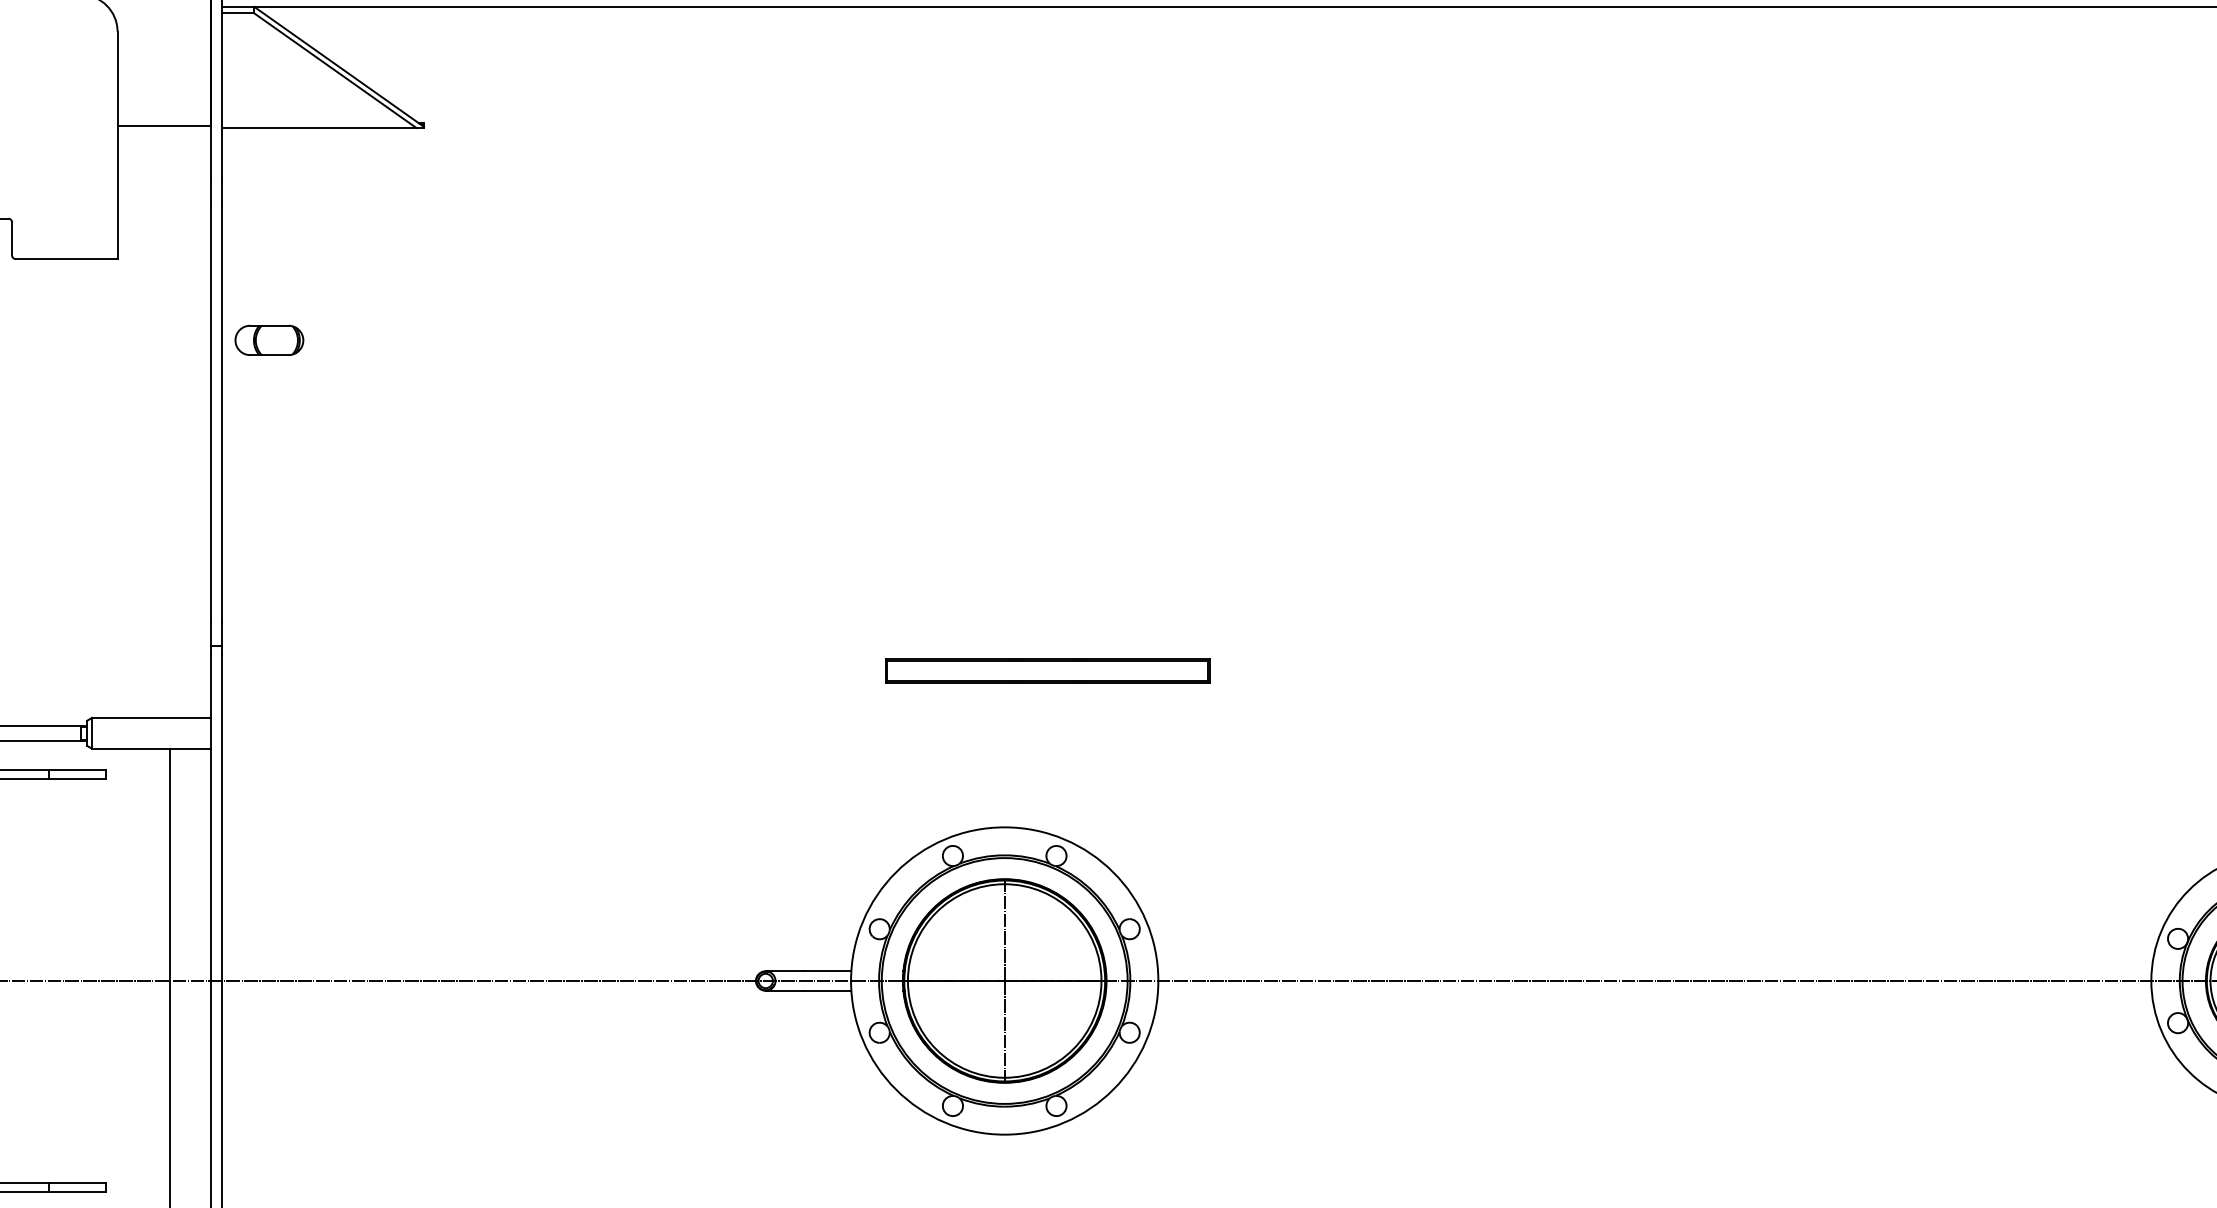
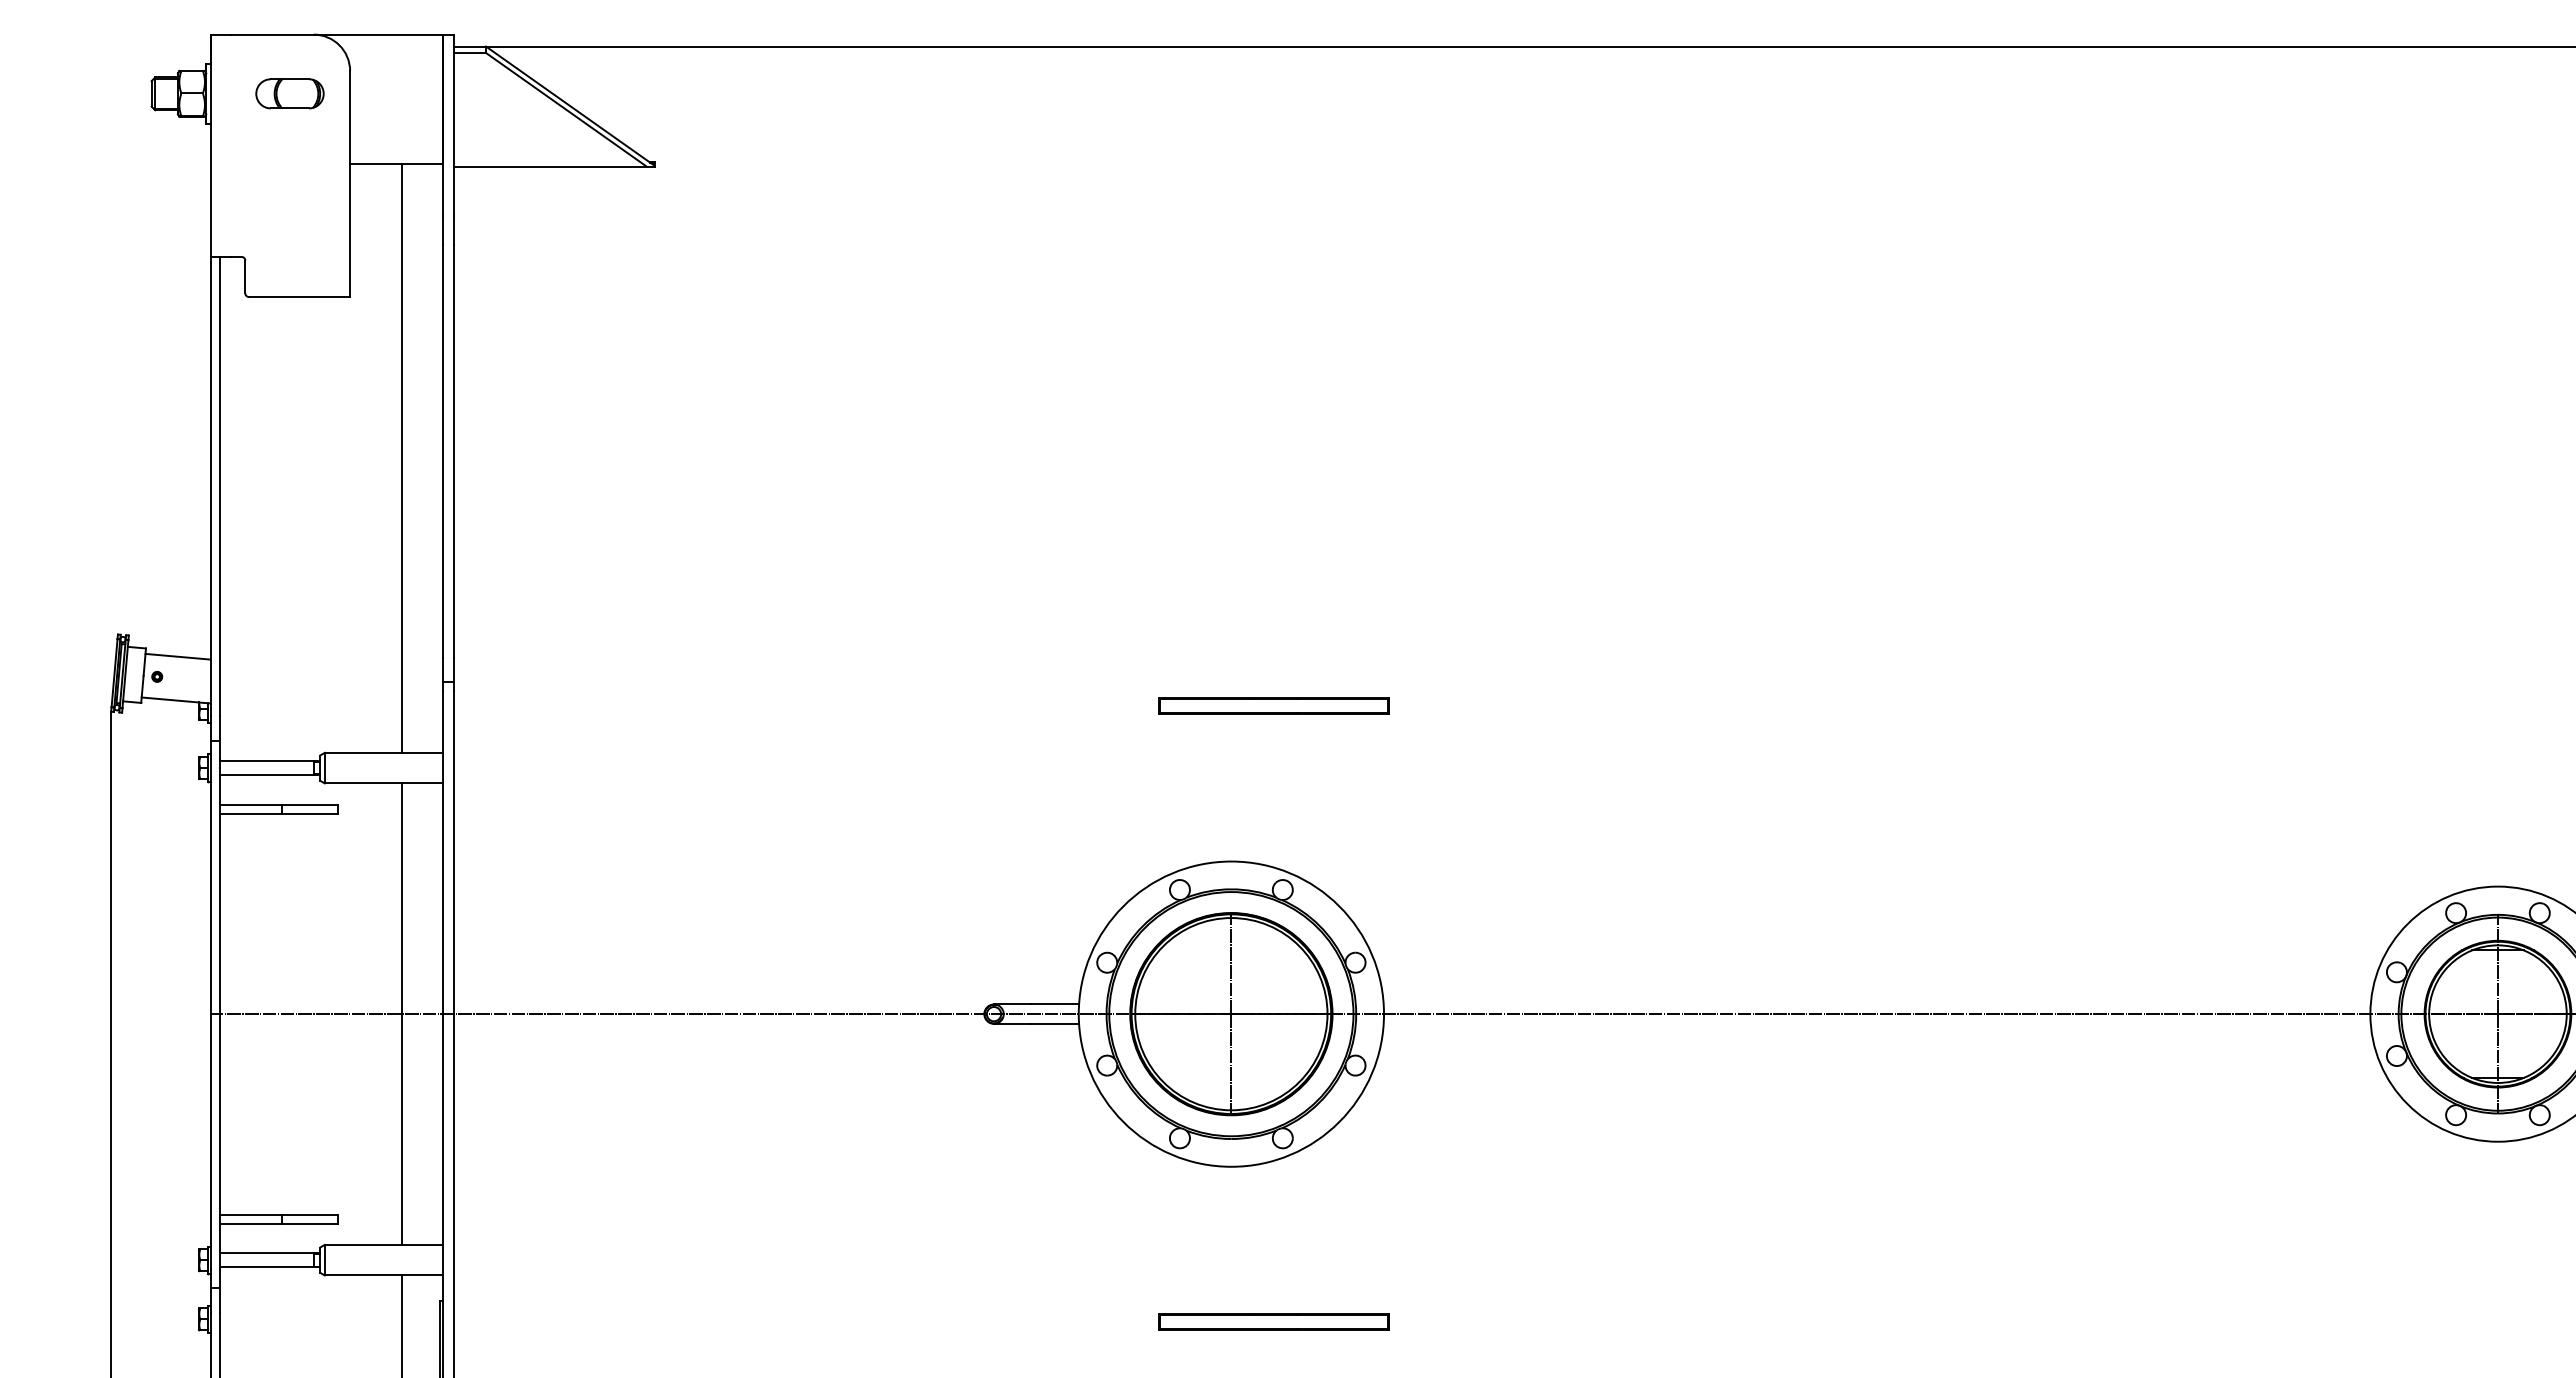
part: (268, 340) -> (289, 93), moved
line: (170, 421) -> (402, 458), added
part: (1047, 670) -> (1273, 705), size x0.71

